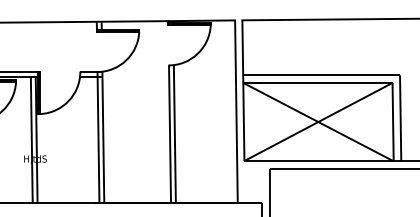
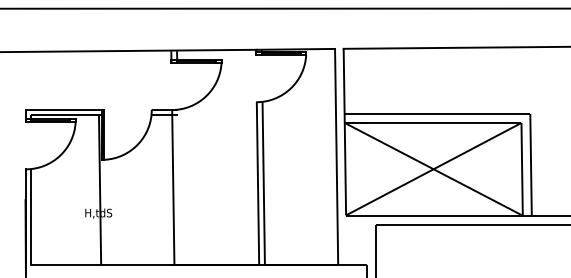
line: (102, 137) -> (178, 187), removed
line: (31, 139) -> (94, 190), removed

